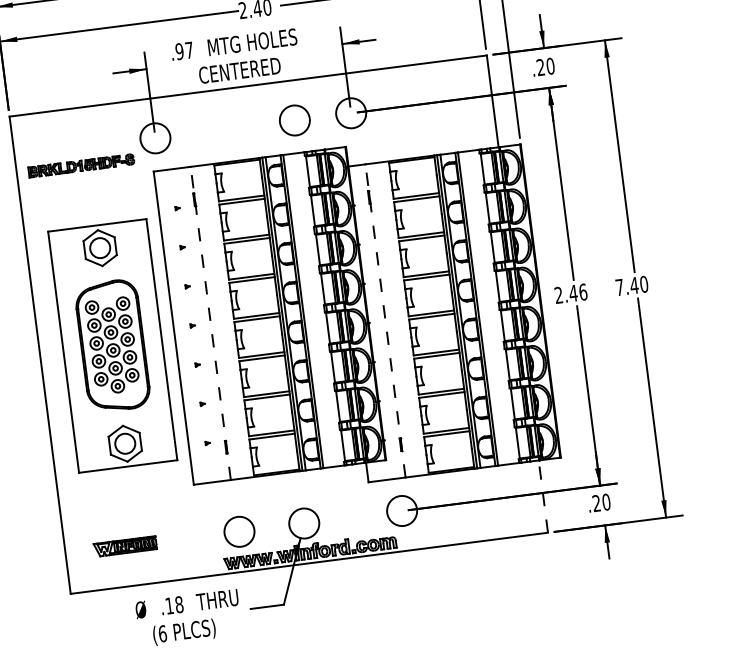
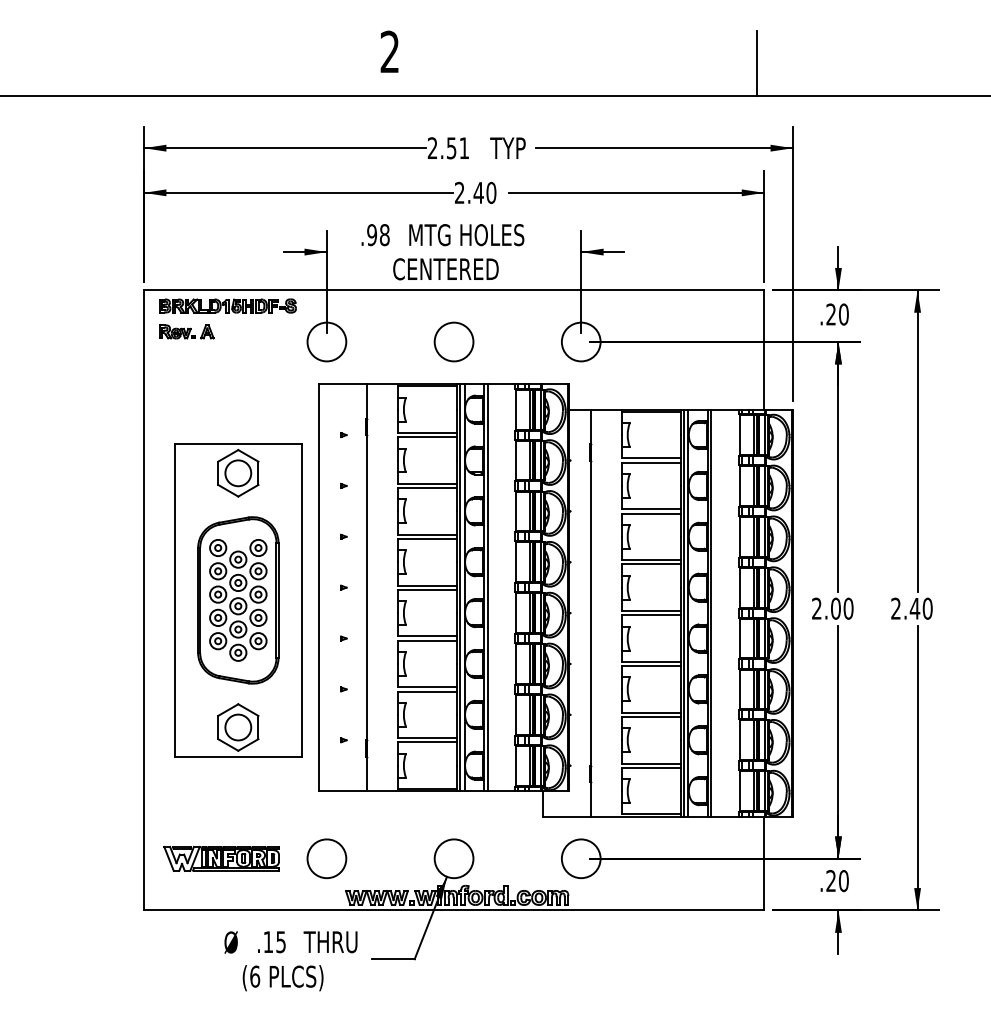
text: (189, 50) -> (384, 235), .97 -> .98
circle: (294, 120) -> (453, 341), moved
part: (46, 144) -> (186, 331), added
part: (81, 165) -> (227, 305), moved
text: (619, 287) -> (895, 608), 7.40 -> 2.40
text: (577, 292) -> (841, 608), 2.46 -> 2.00
line: (385, 320) -> (591, 612), dashed -> solid
line: (210, 323) -> (367, 587), dashed -> solid
line: (543, 496) -> (764, 863), dashed -> solid
circle: (239, 531) -> (326, 858), moved
part: (125, 546) -> (221, 858), size x1.43
text: (179, 604) -> (281, 942), .18 -> .15

